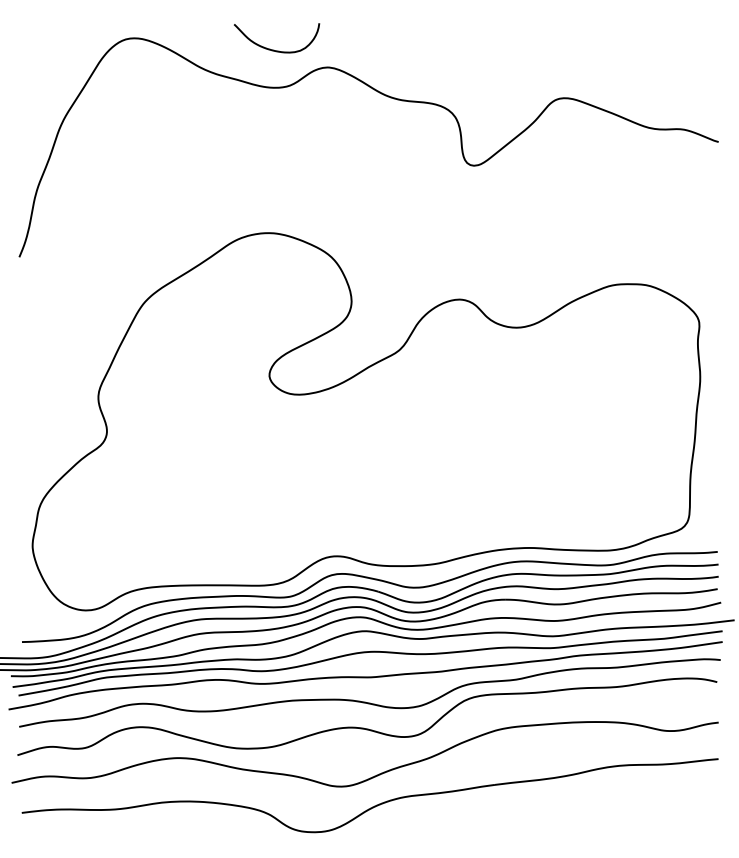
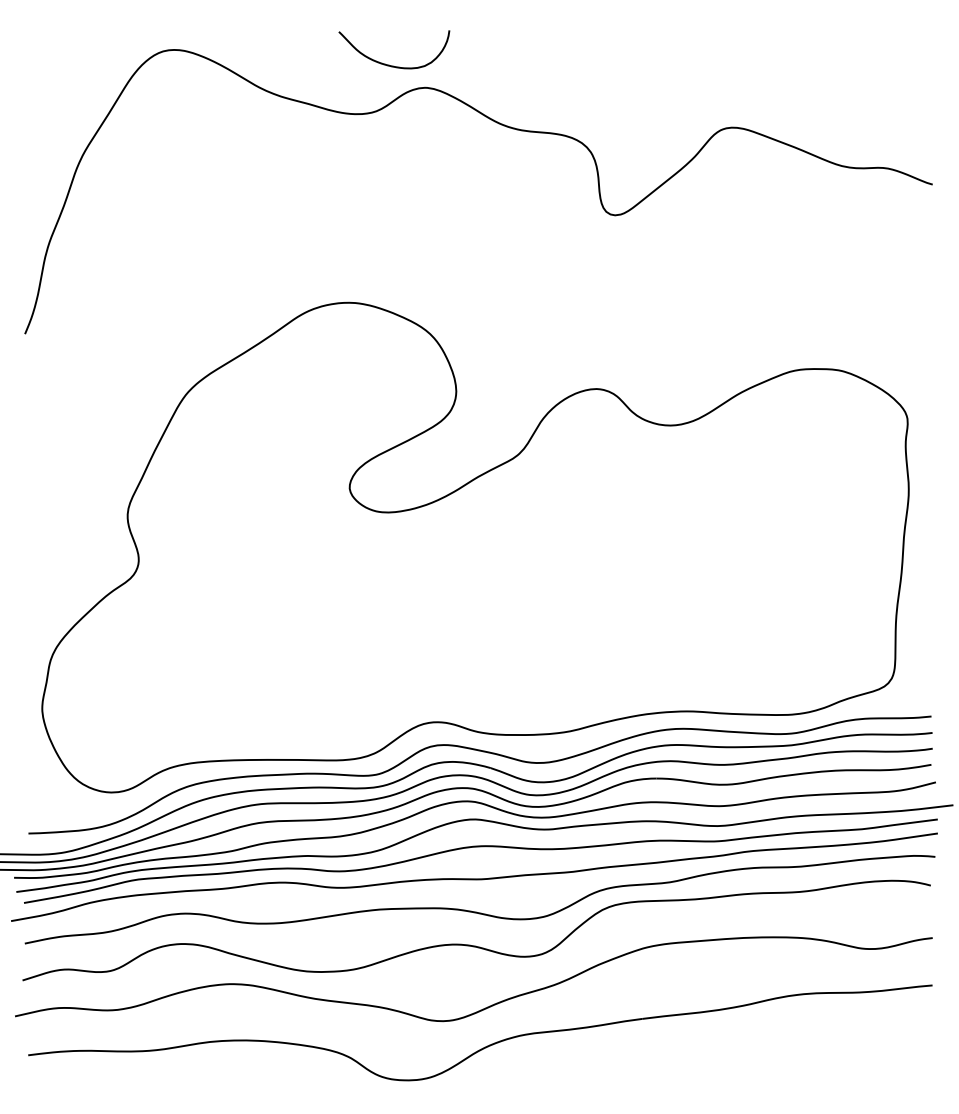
curve: (273, 49) -> (389, 64), moved

